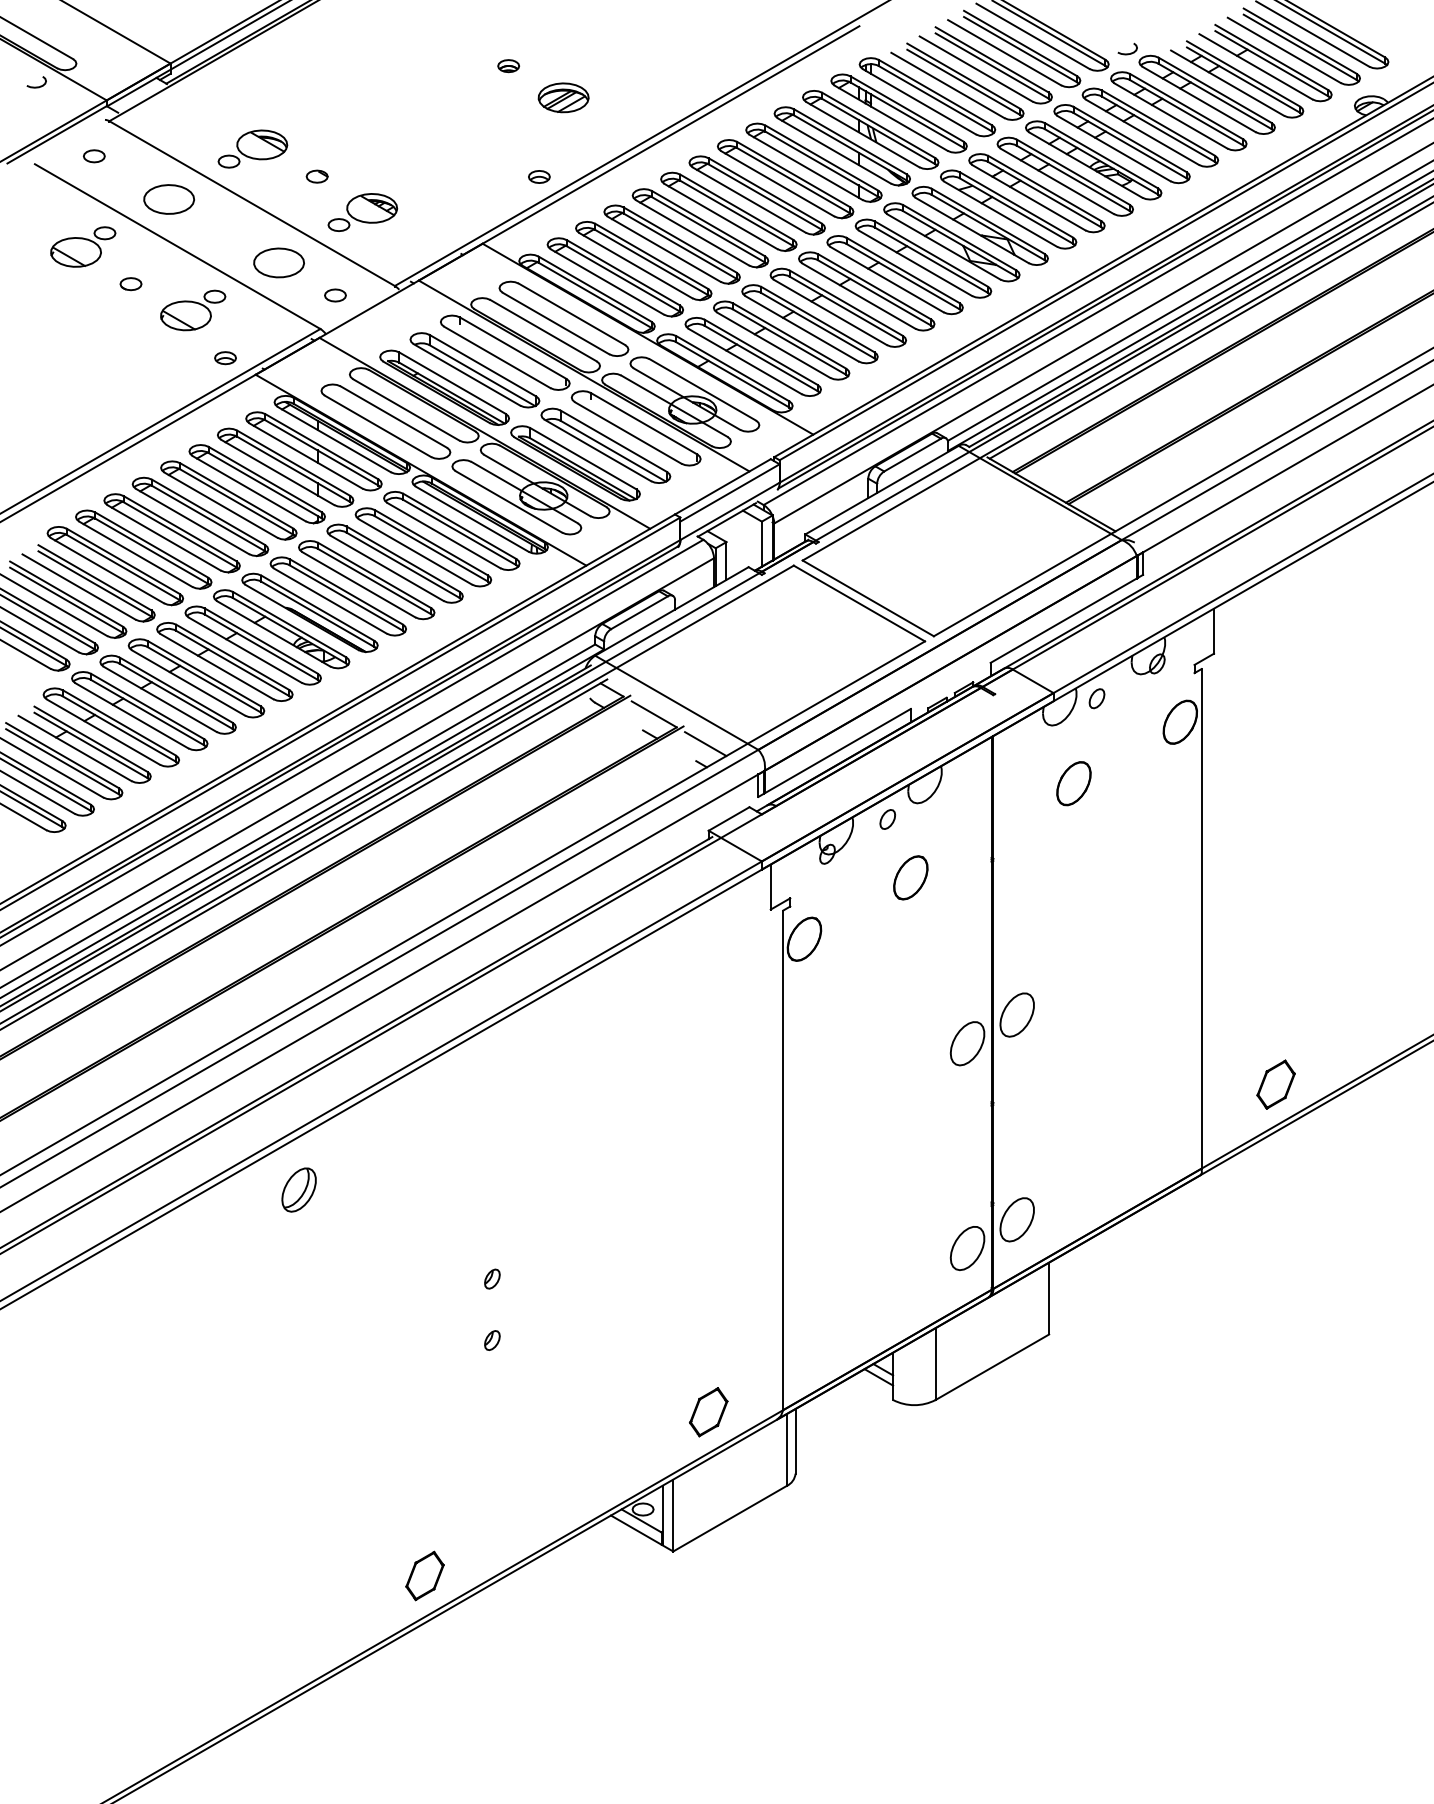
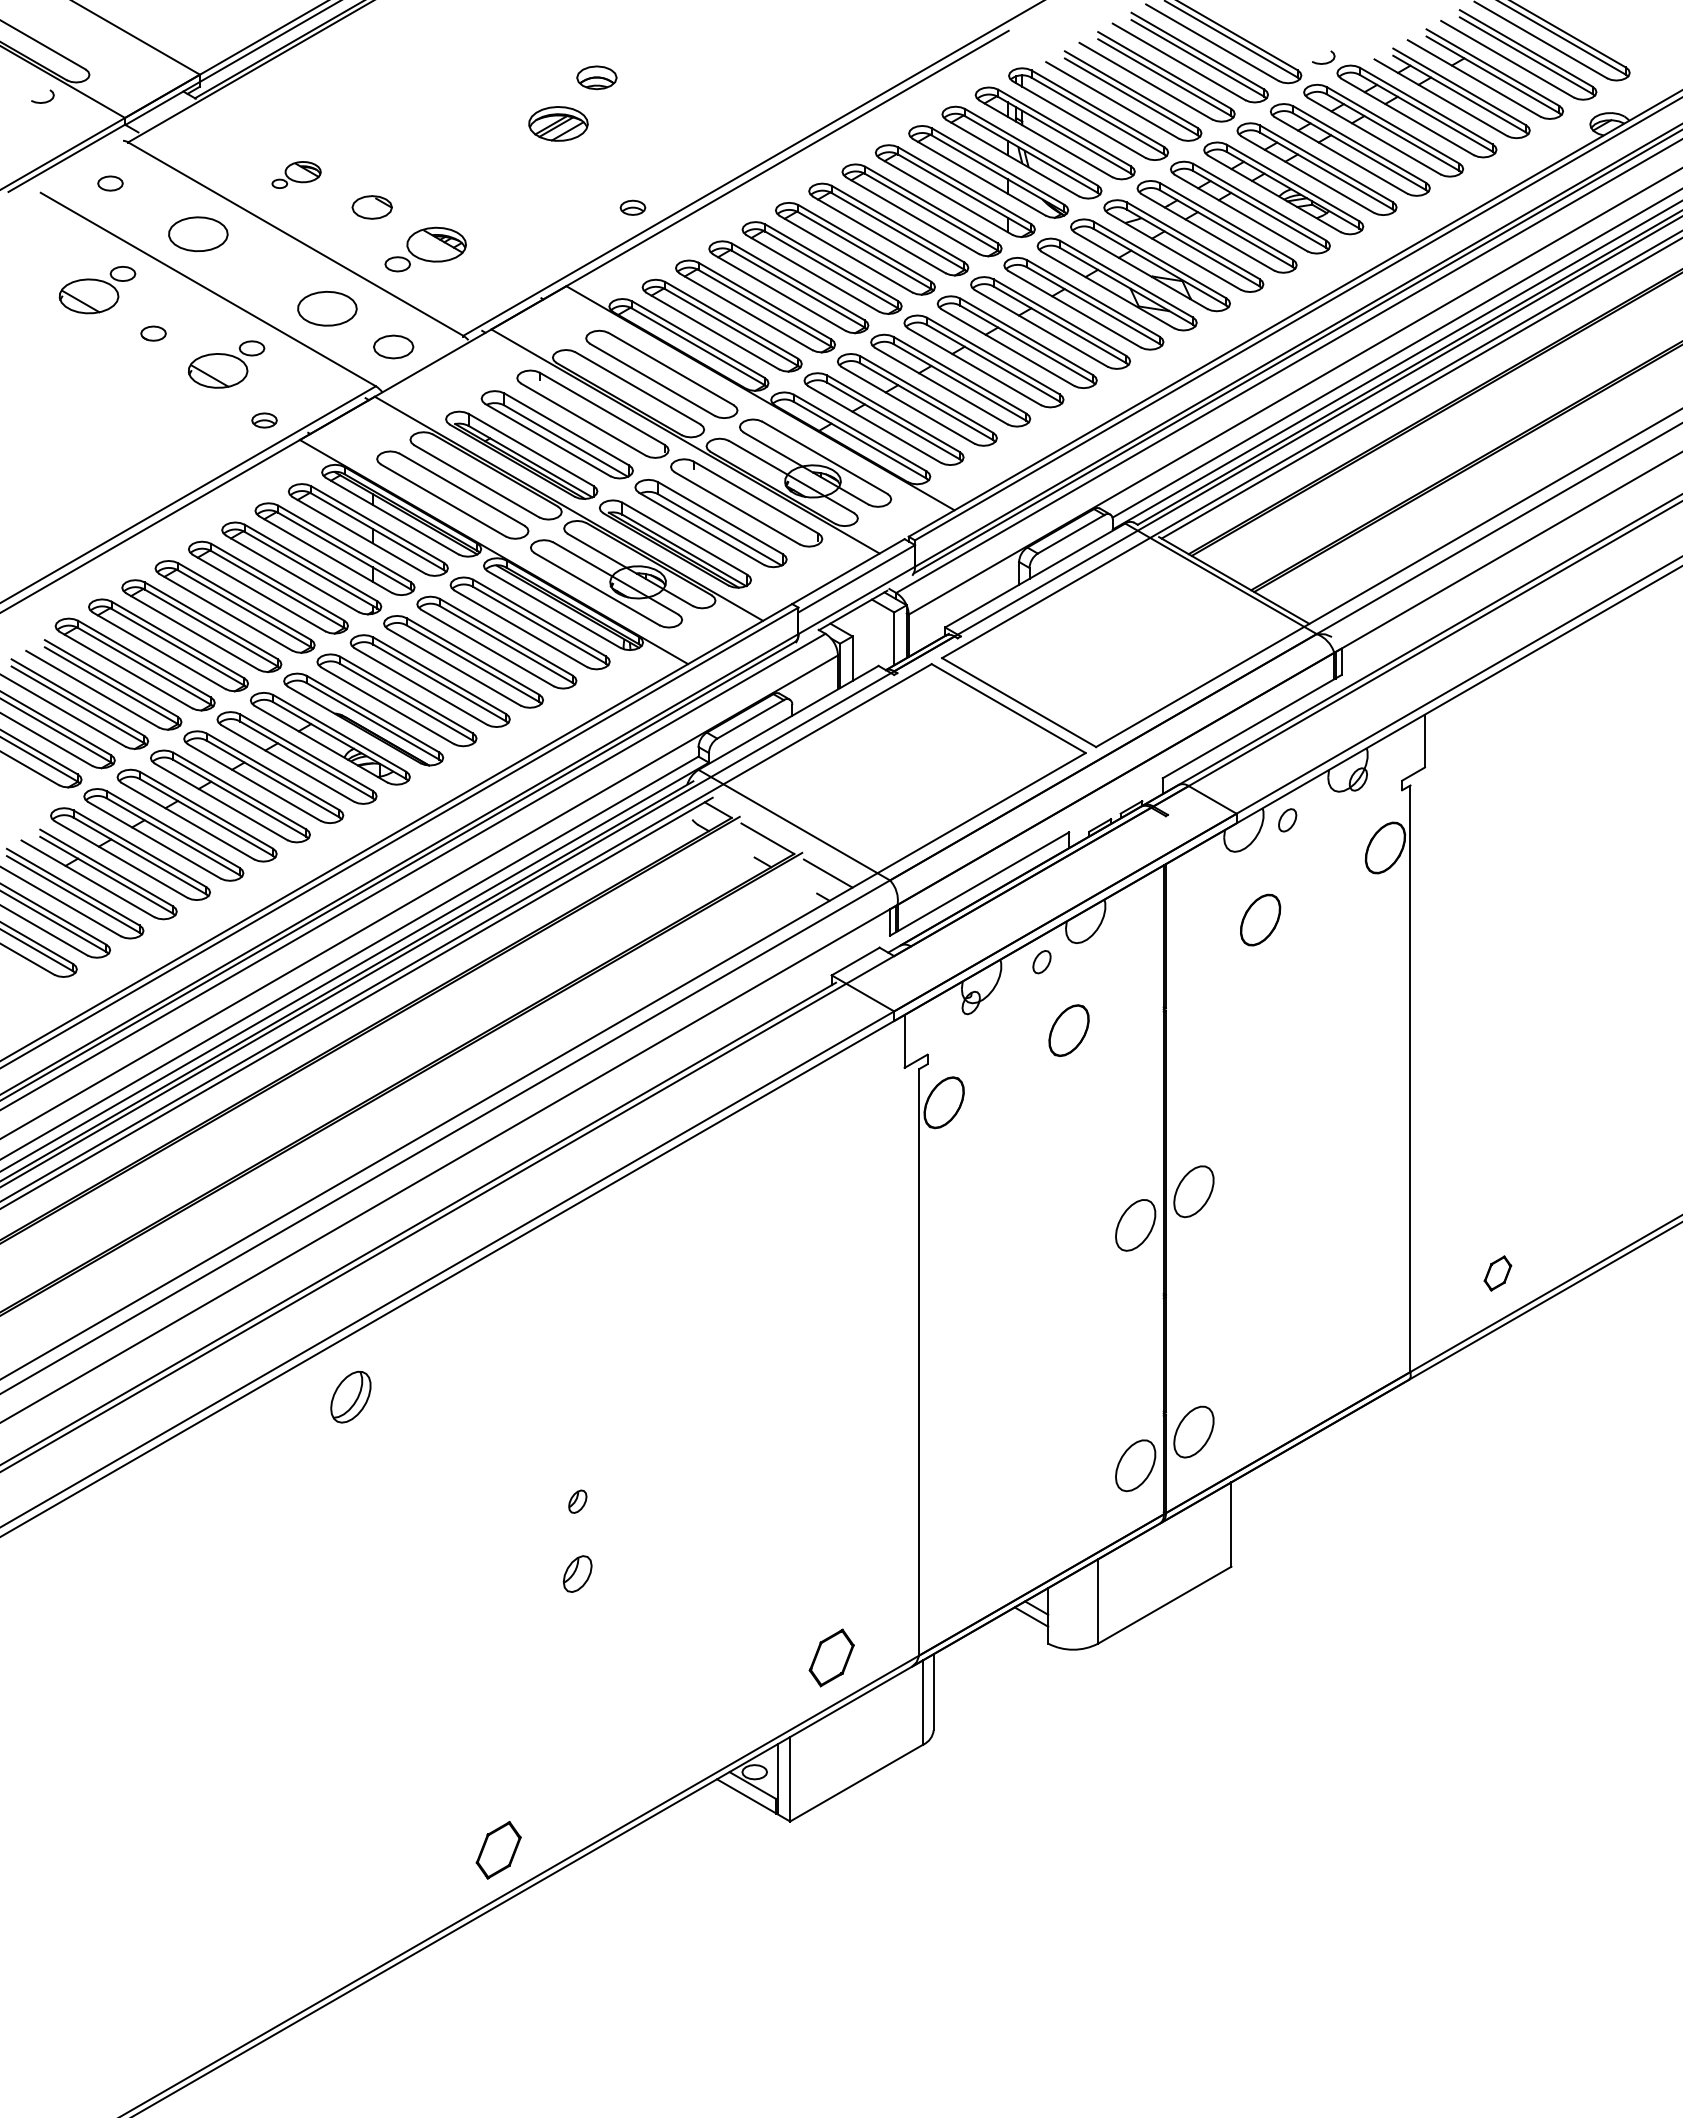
part: (508, 65) -> (596, 77), size x1.6
part: (563, 97) -> (558, 123), moved
part: (252, 148) -> (296, 174), size x0.6
part: (316, 176) -> (371, 207), size x1.6
part: (335, 295) -> (393, 346), size x1.6
part: (1275, 1084) -> (1497, 1273), size x0.6
part: (492, 1340) -> (577, 1573), size x1.6

